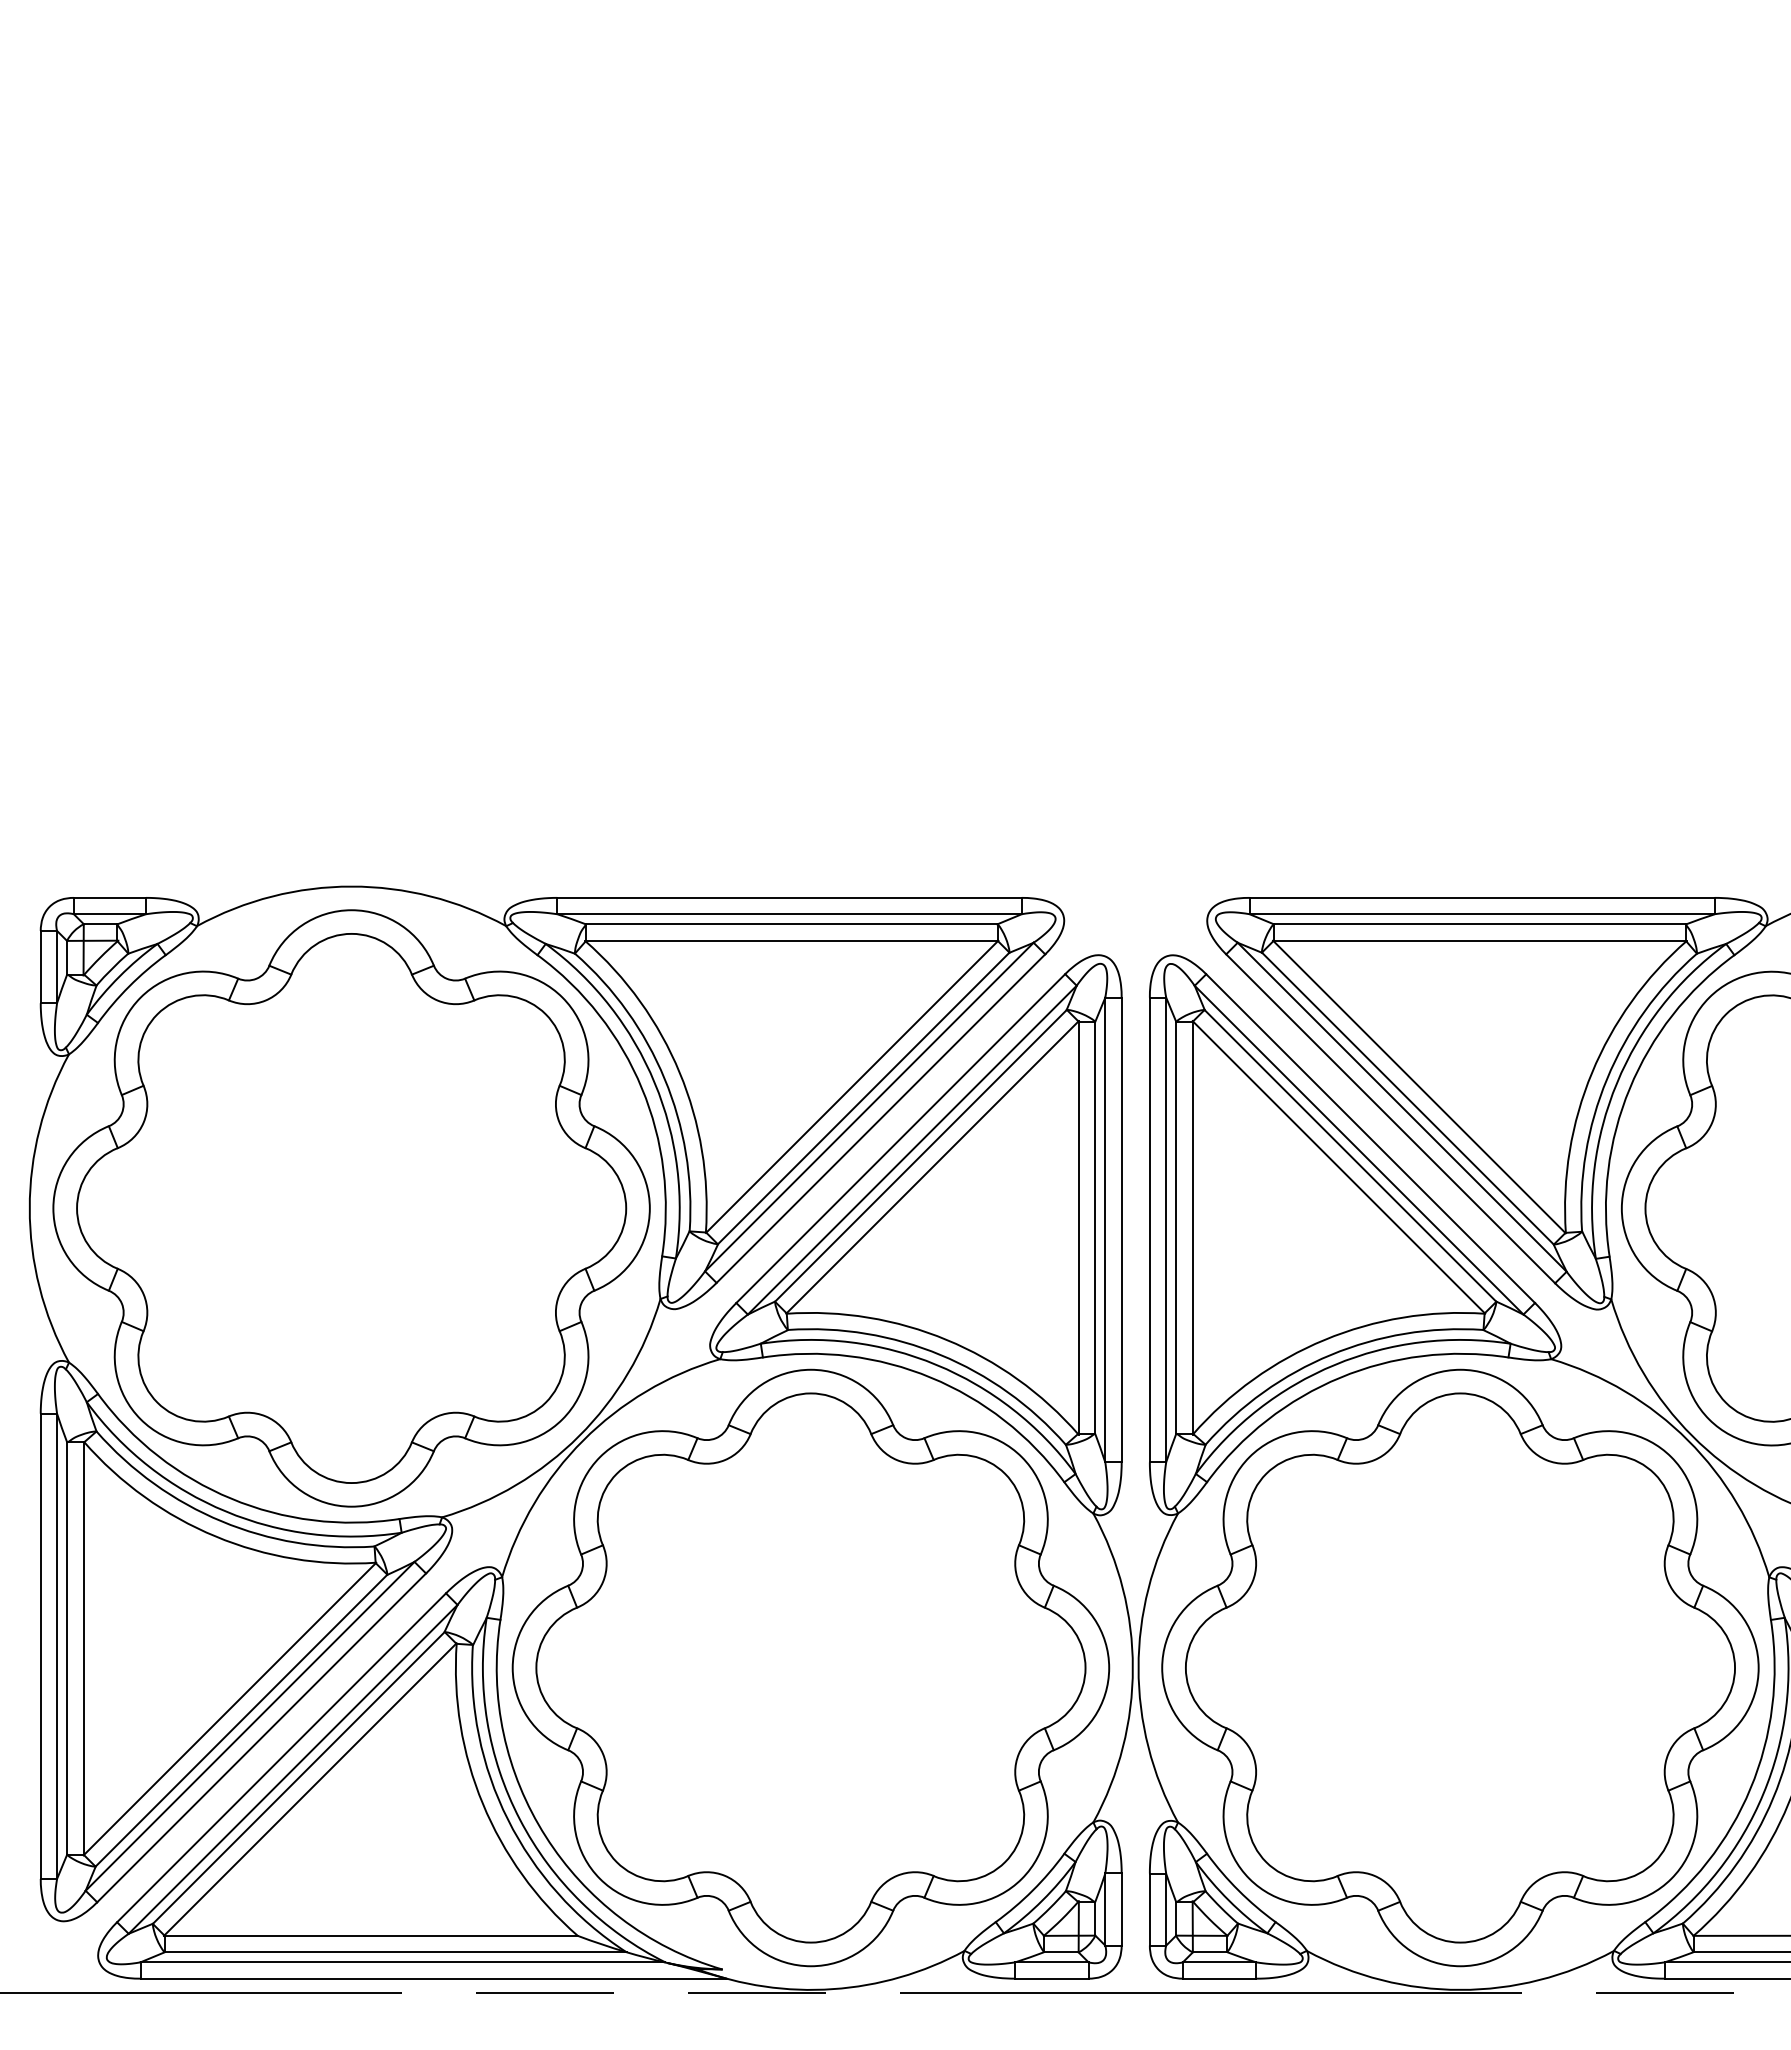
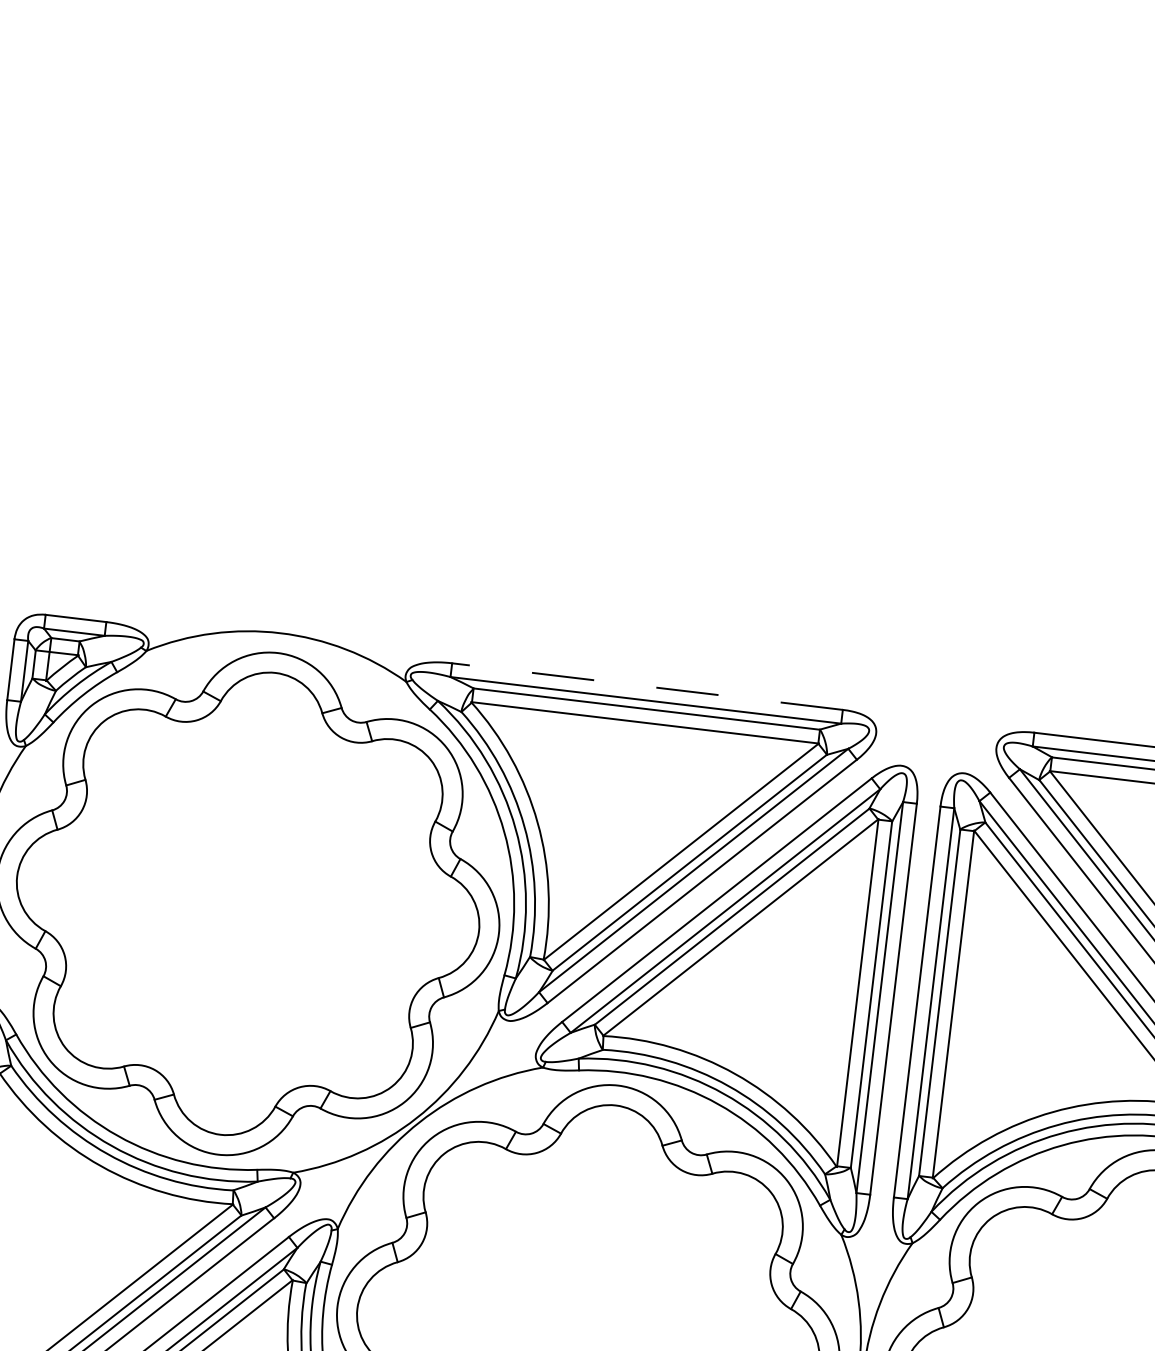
line: (789, 897) -> (647, 686), solid -> dashed

